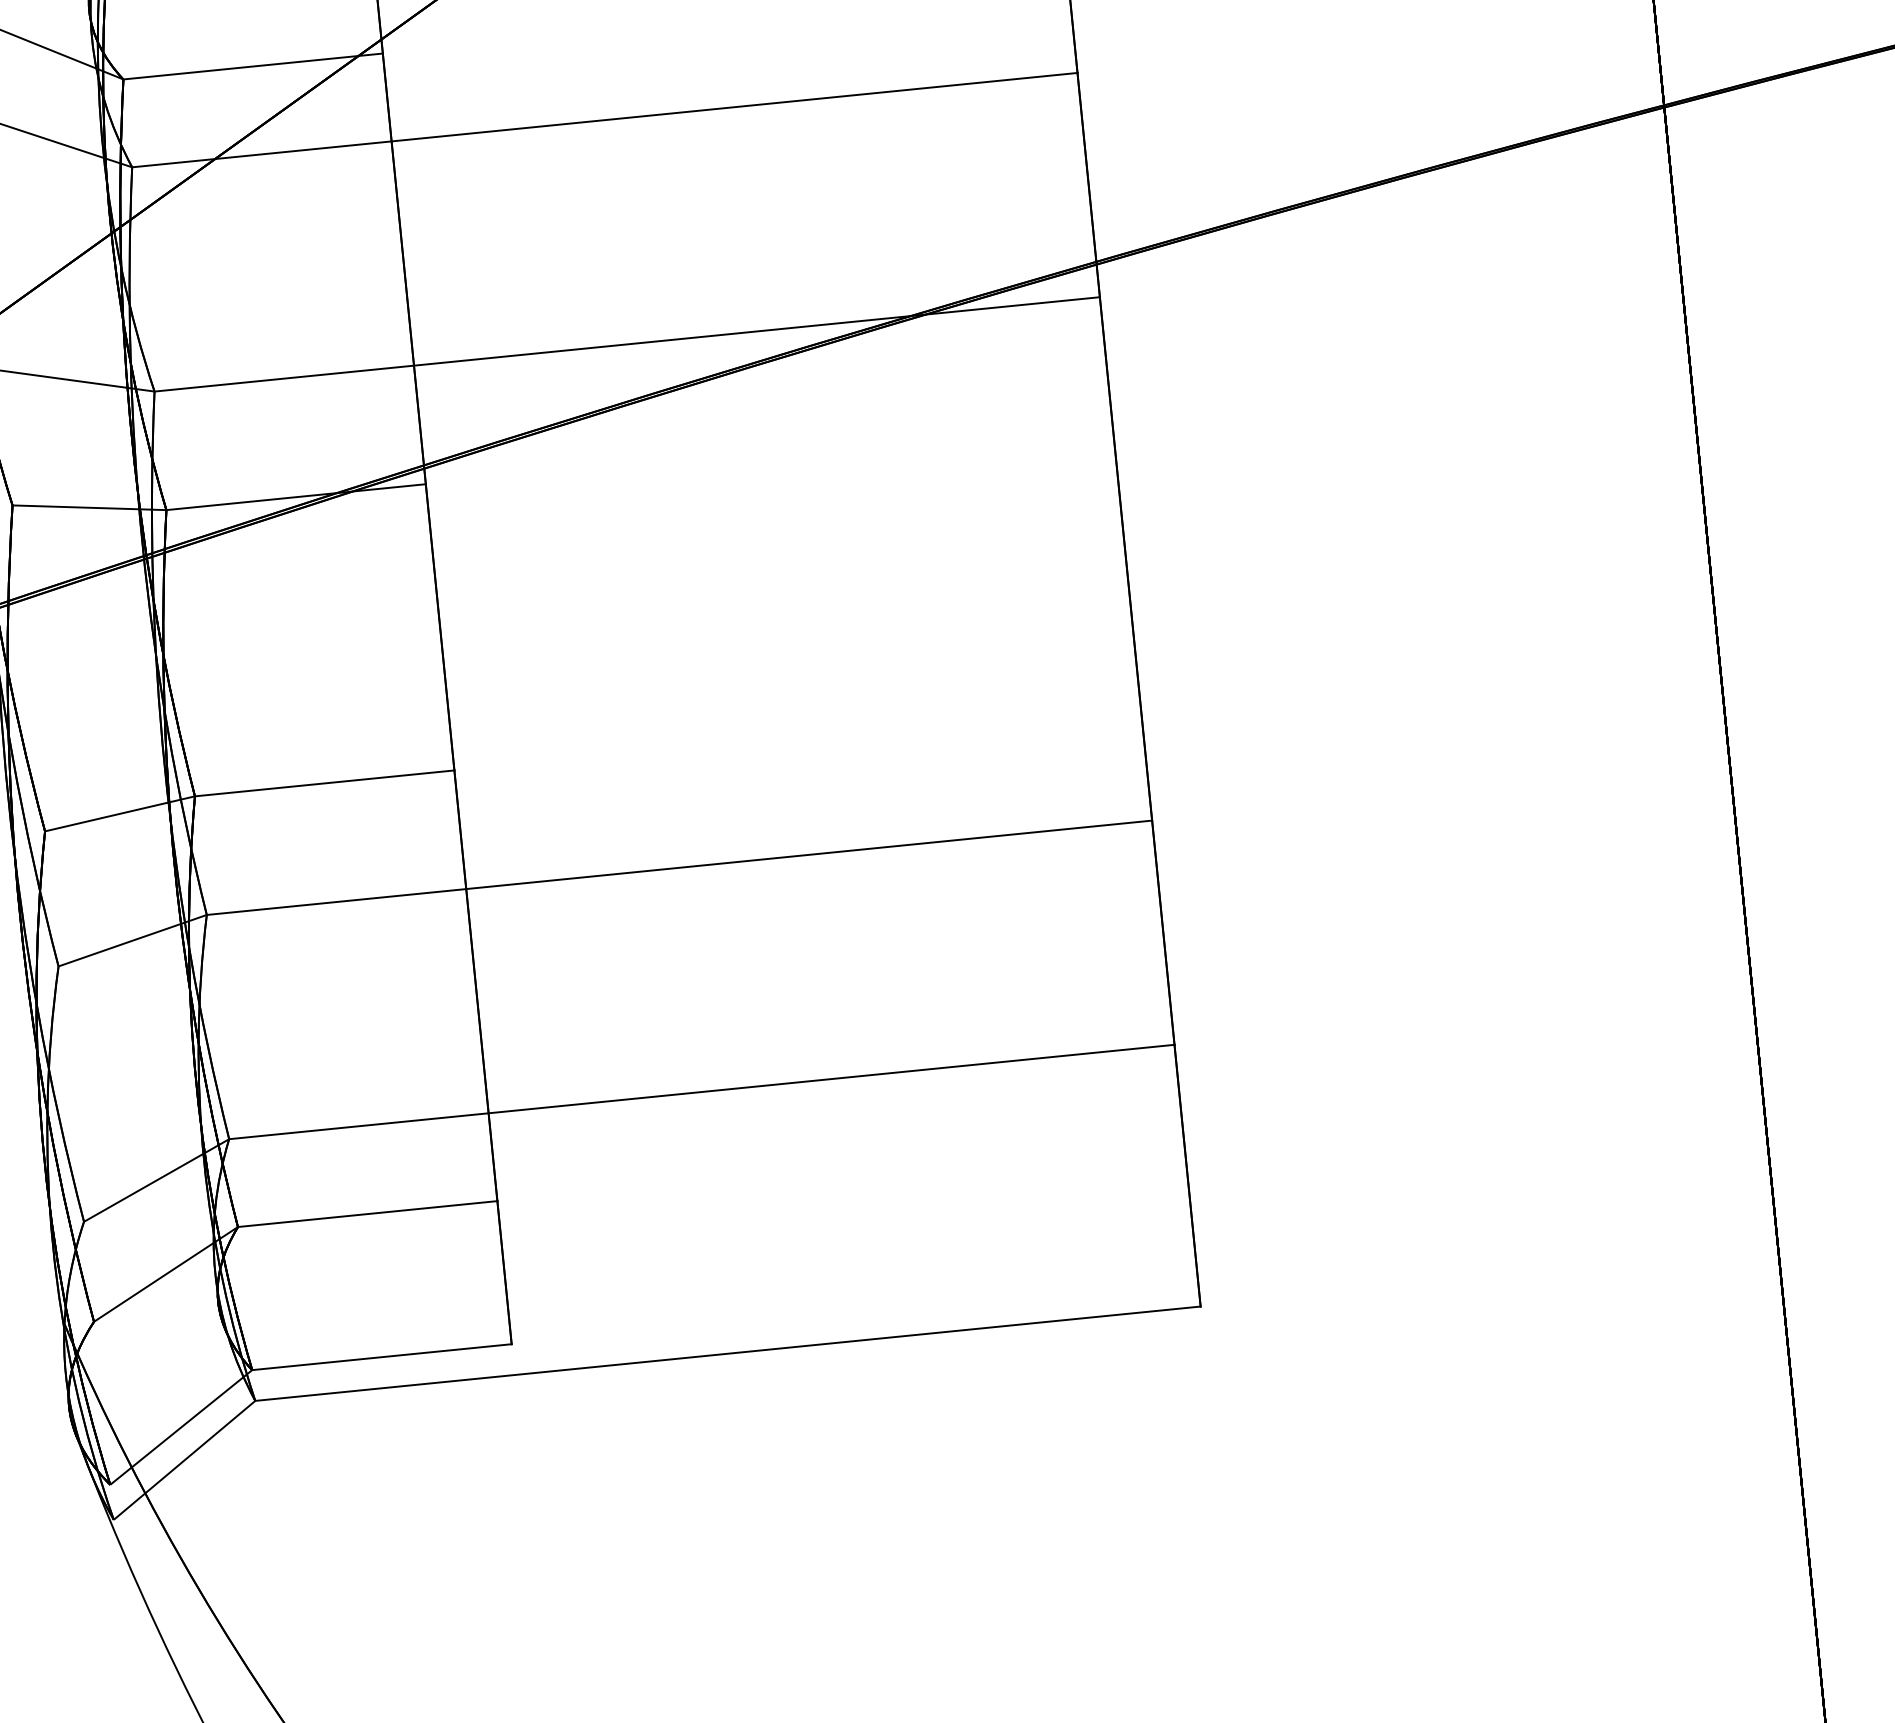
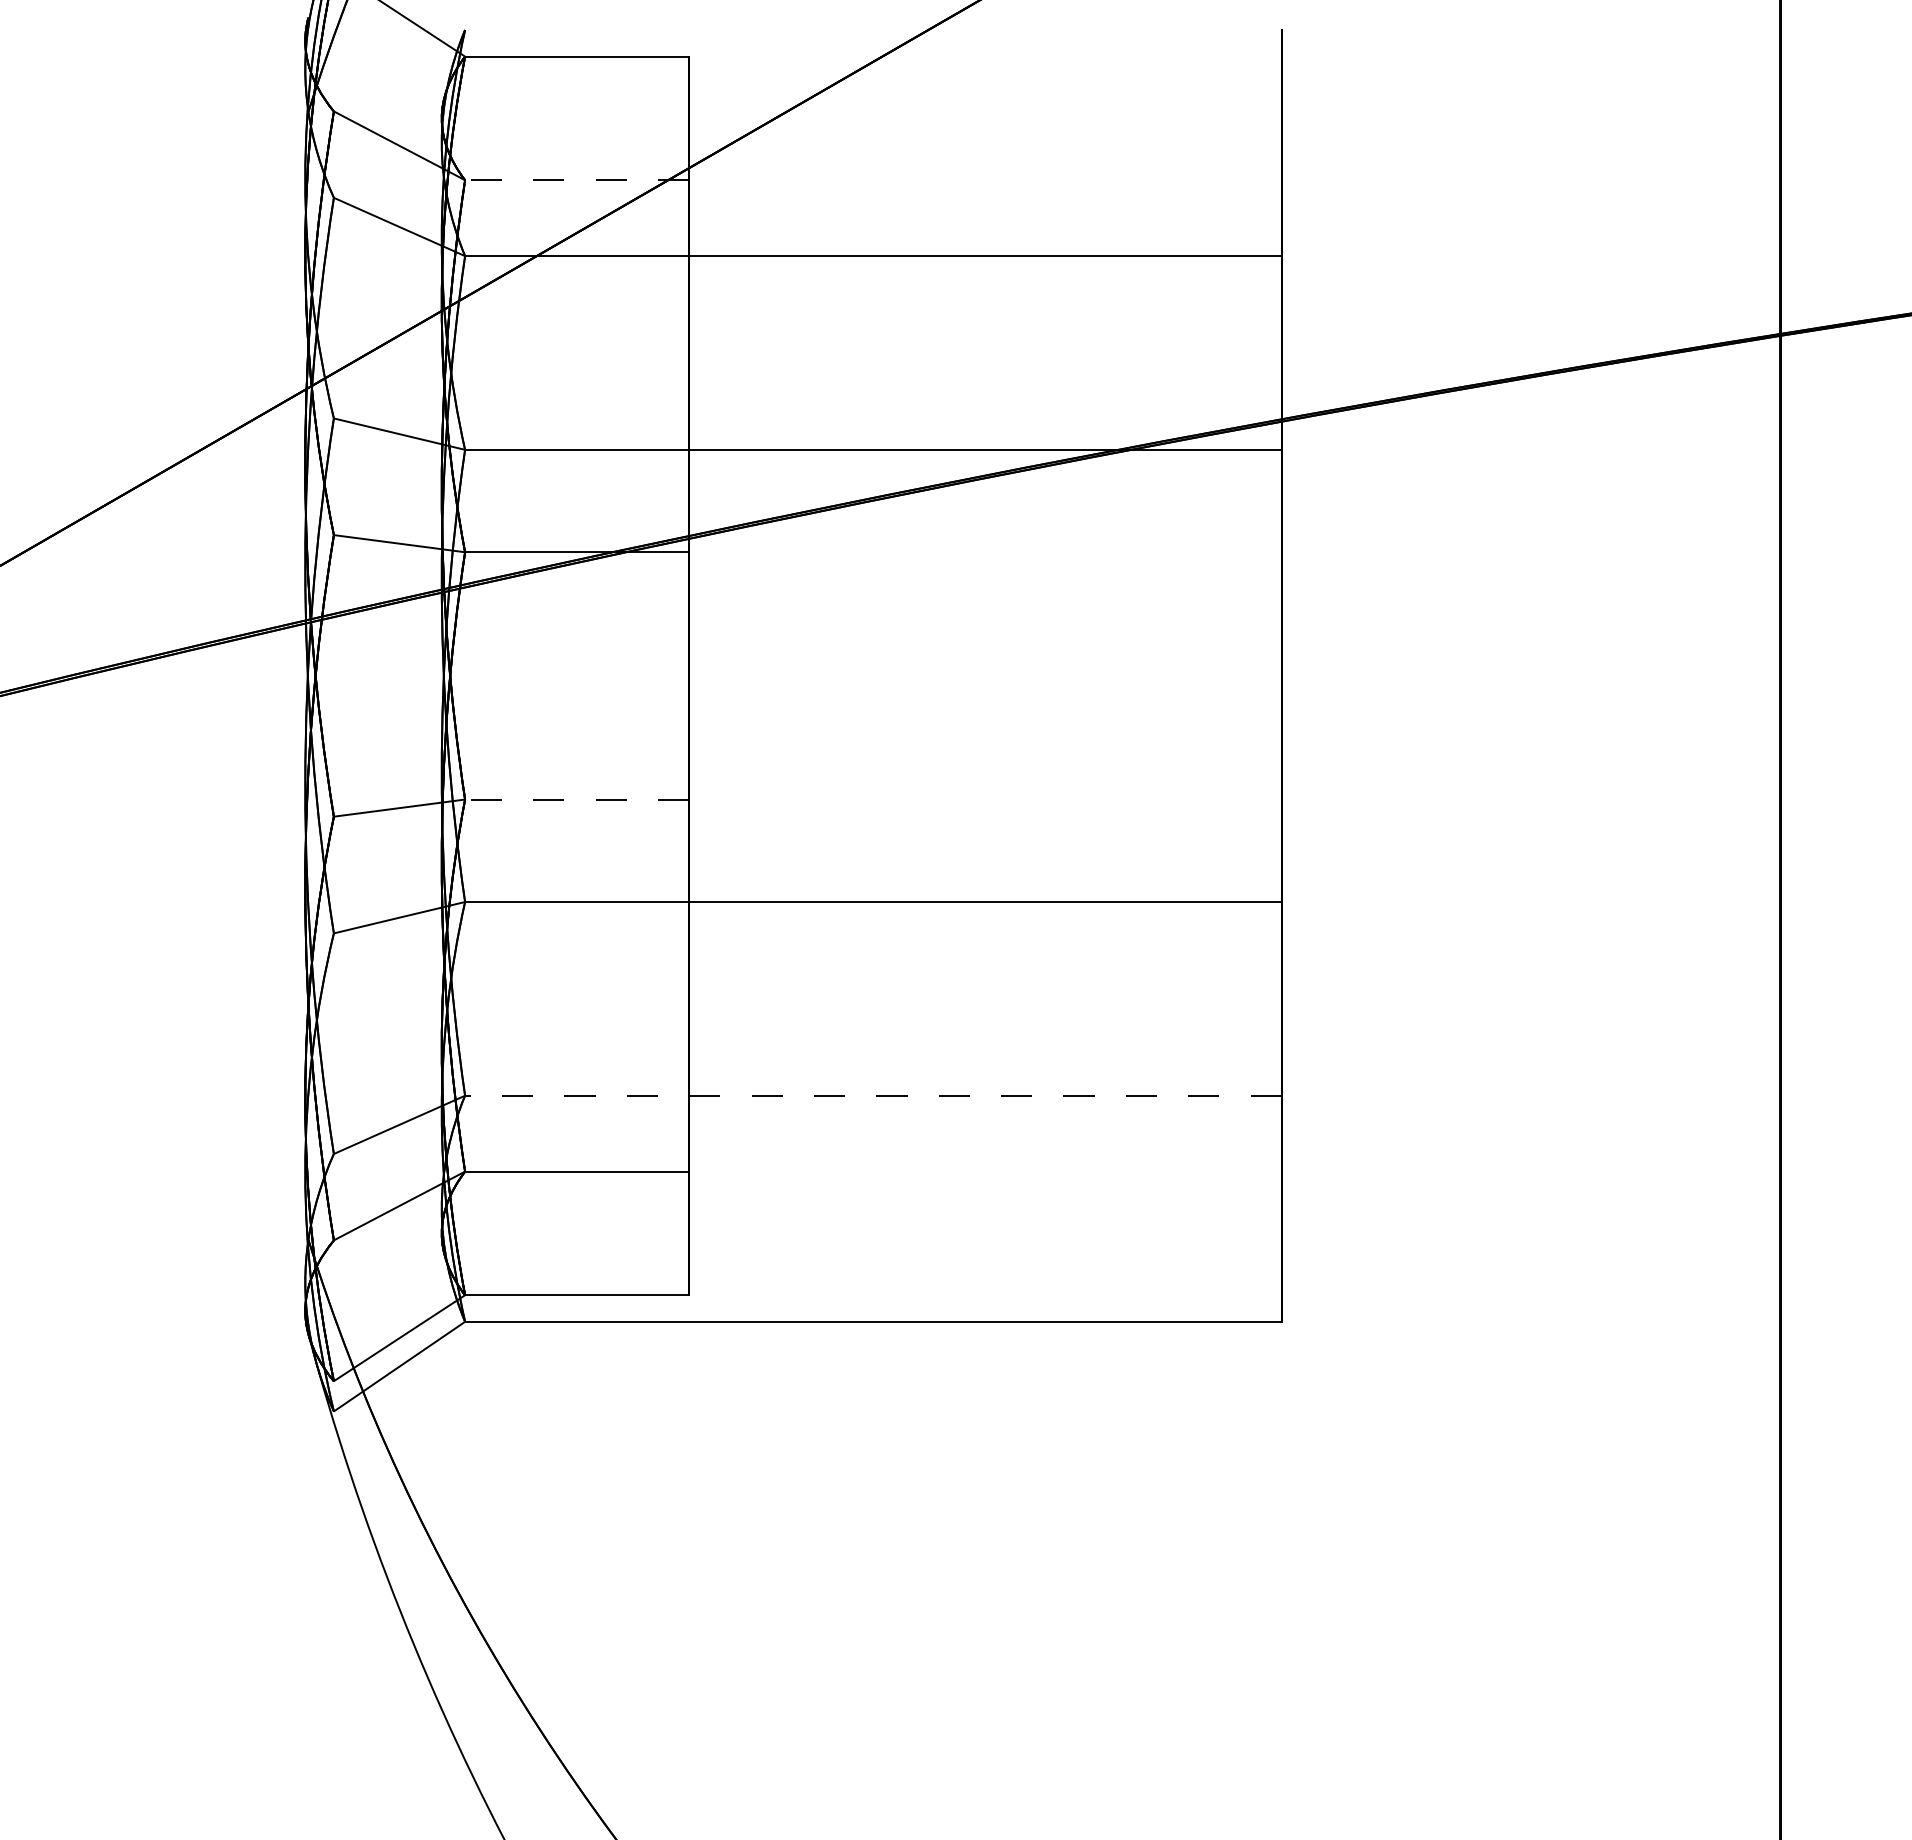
line: (252, 66) -> (576, 180), solid -> dashed
line: (323, 783) -> (576, 799), solid -> dashed
line: (700, 1091) -> (872, 1095), solid -> dashed

